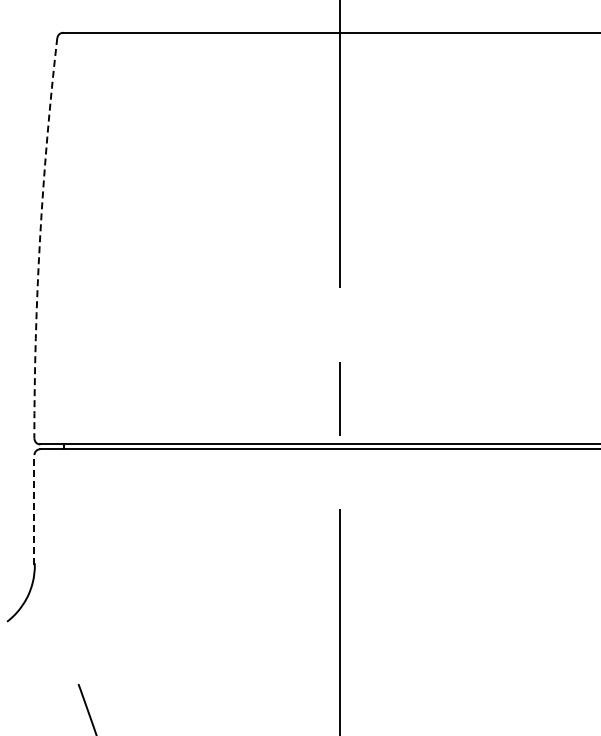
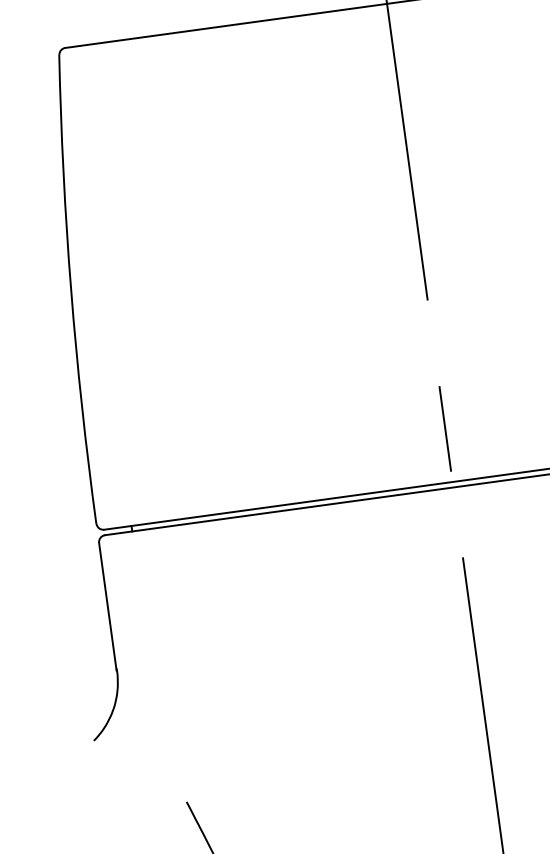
arc: (40, 238) -> (71, 290), dashed -> solid
line: (34, 509) -> (107, 606), dashed -> solid

